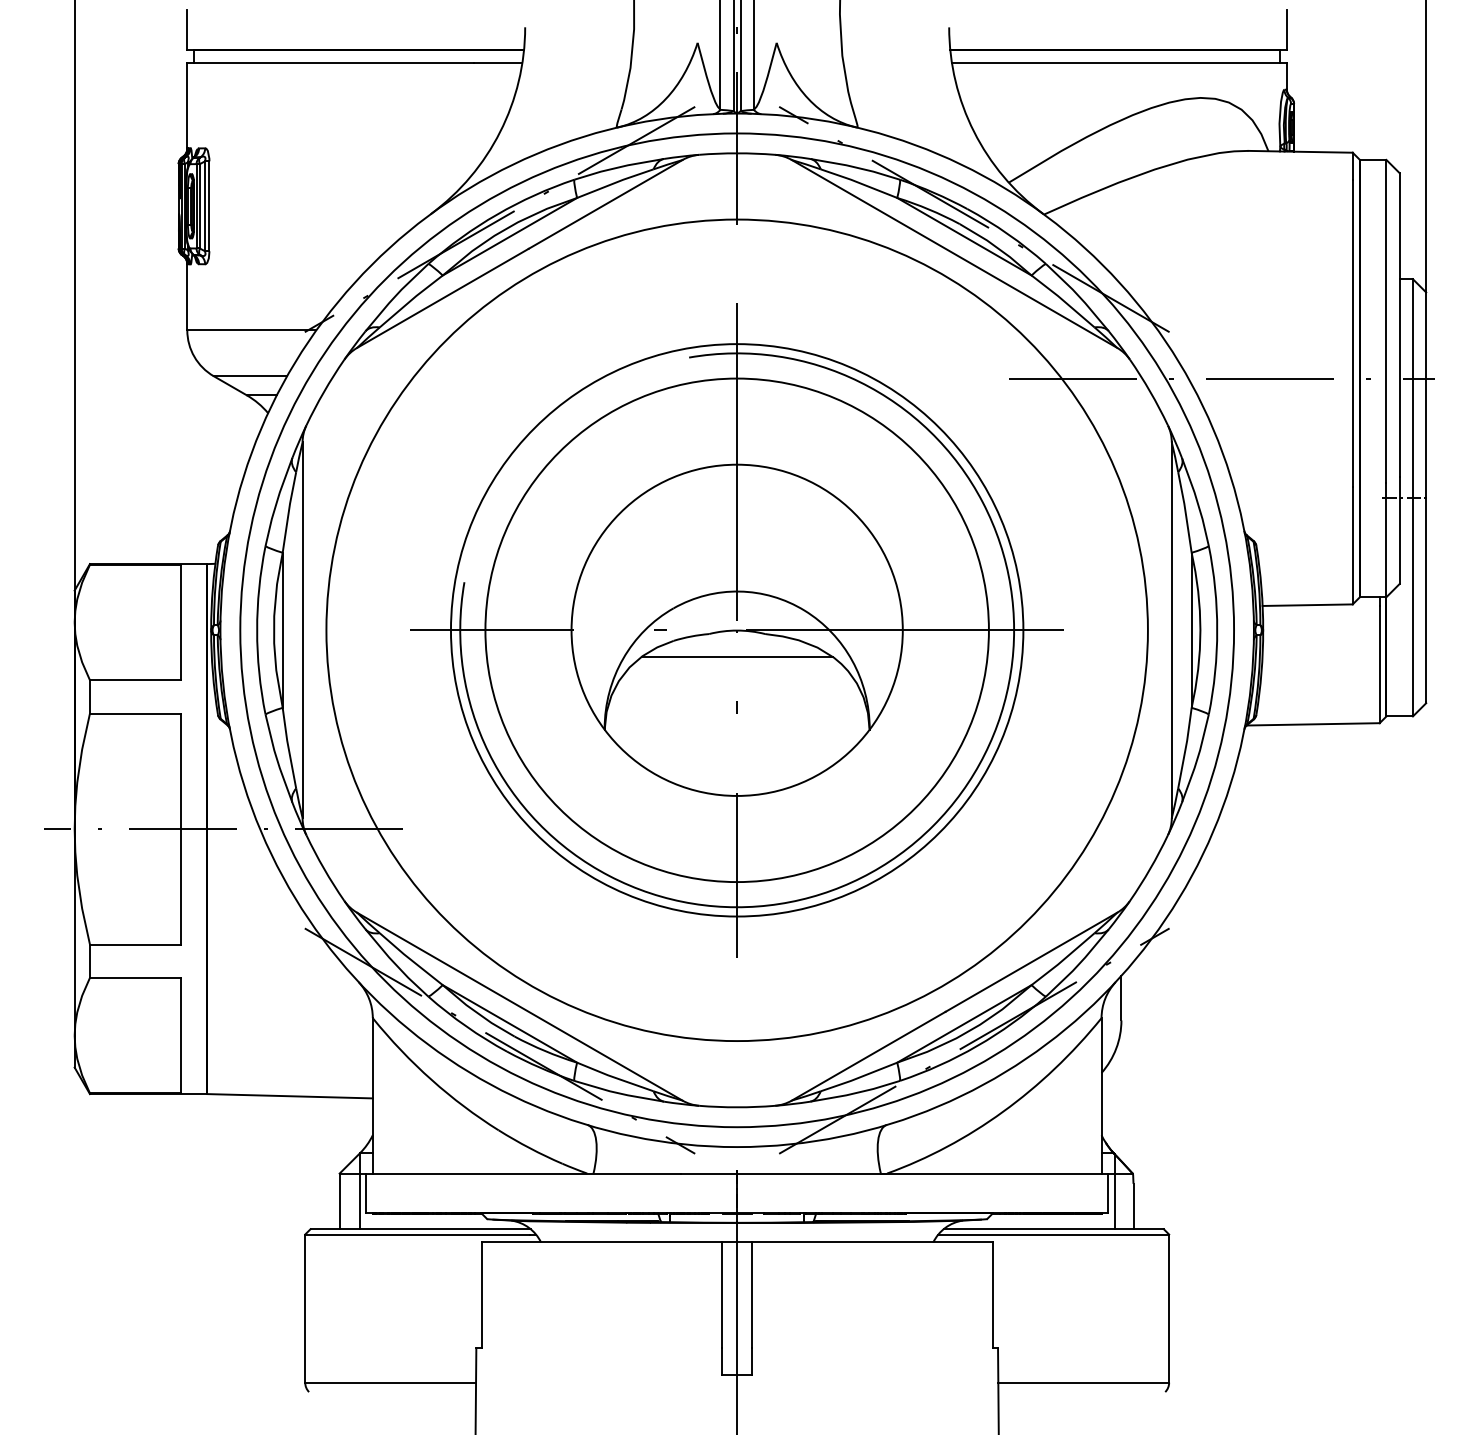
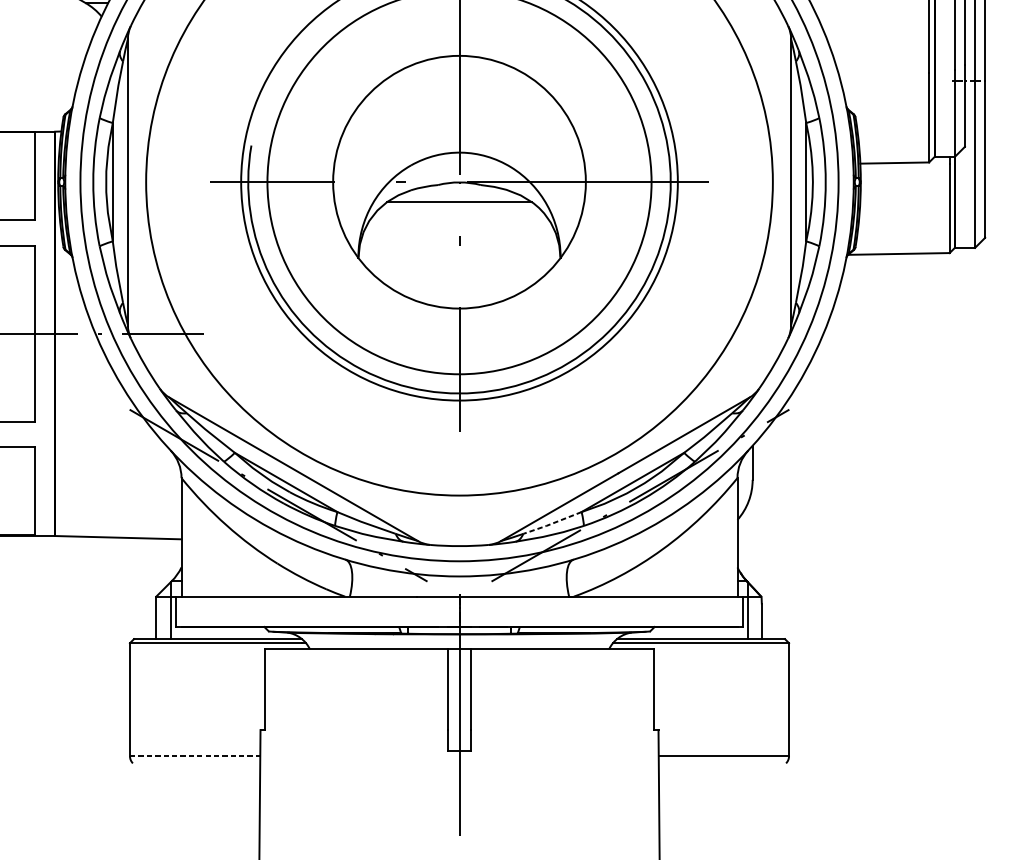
line: (858, 1077) -> (552, 523), solid -> dashed
line: (391, 1382) -> (195, 756), solid -> dashed

